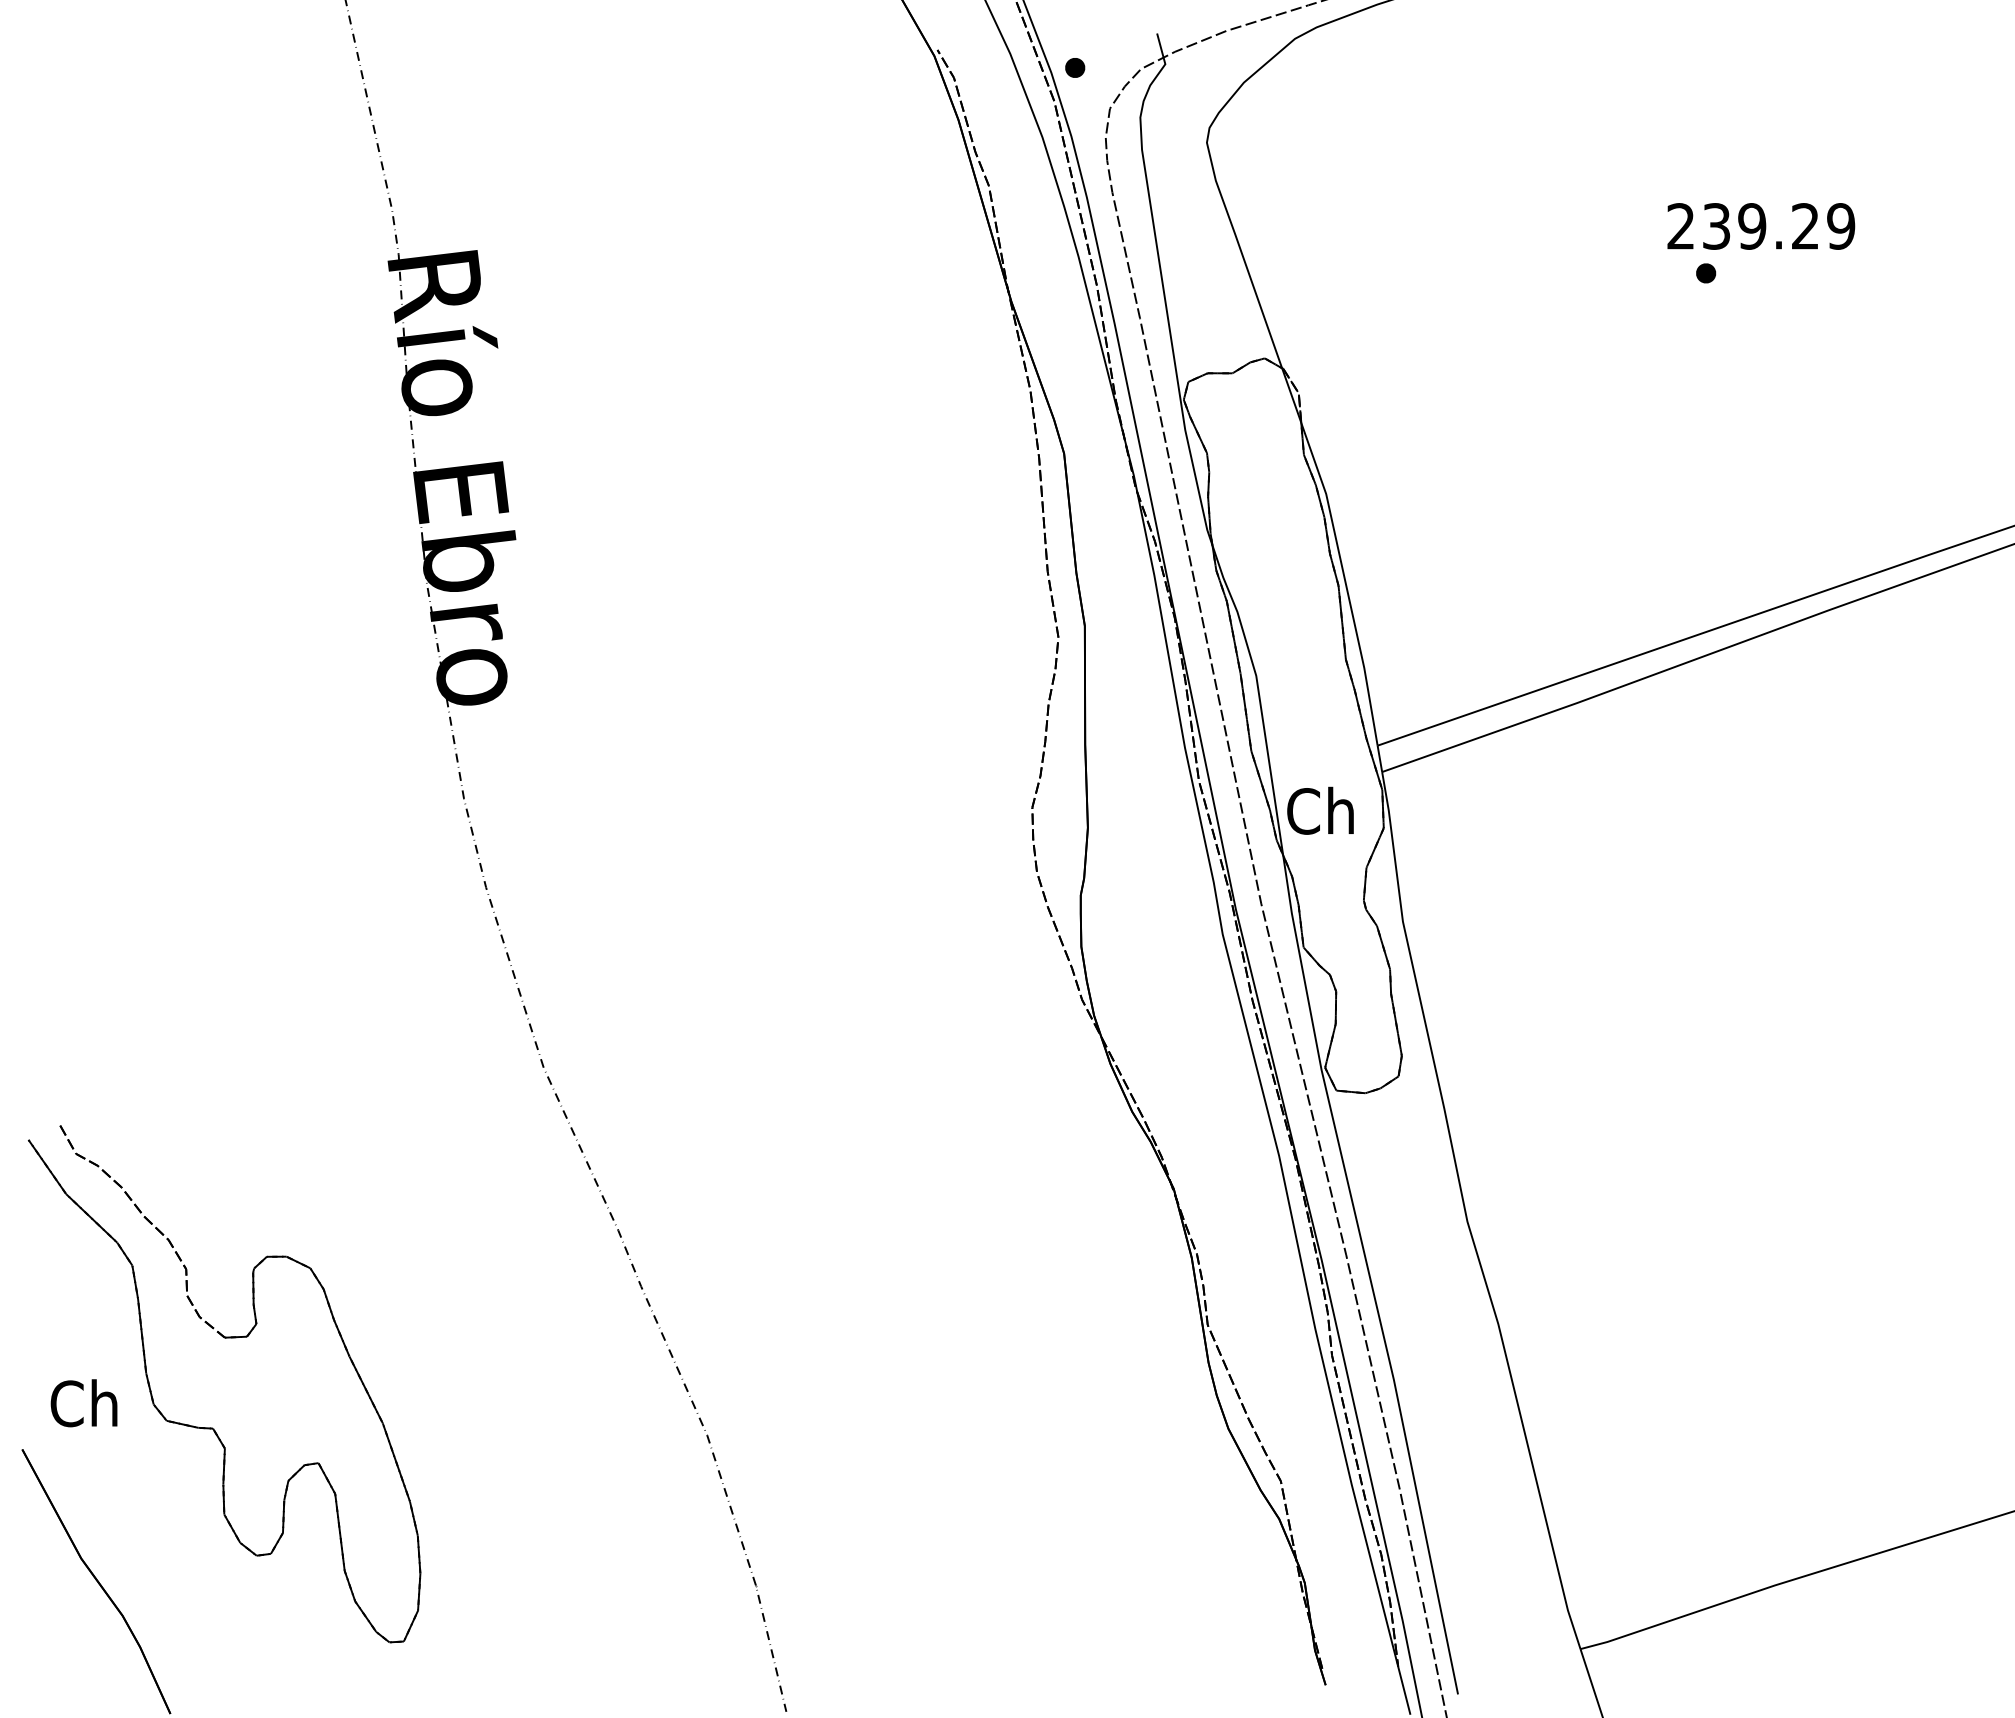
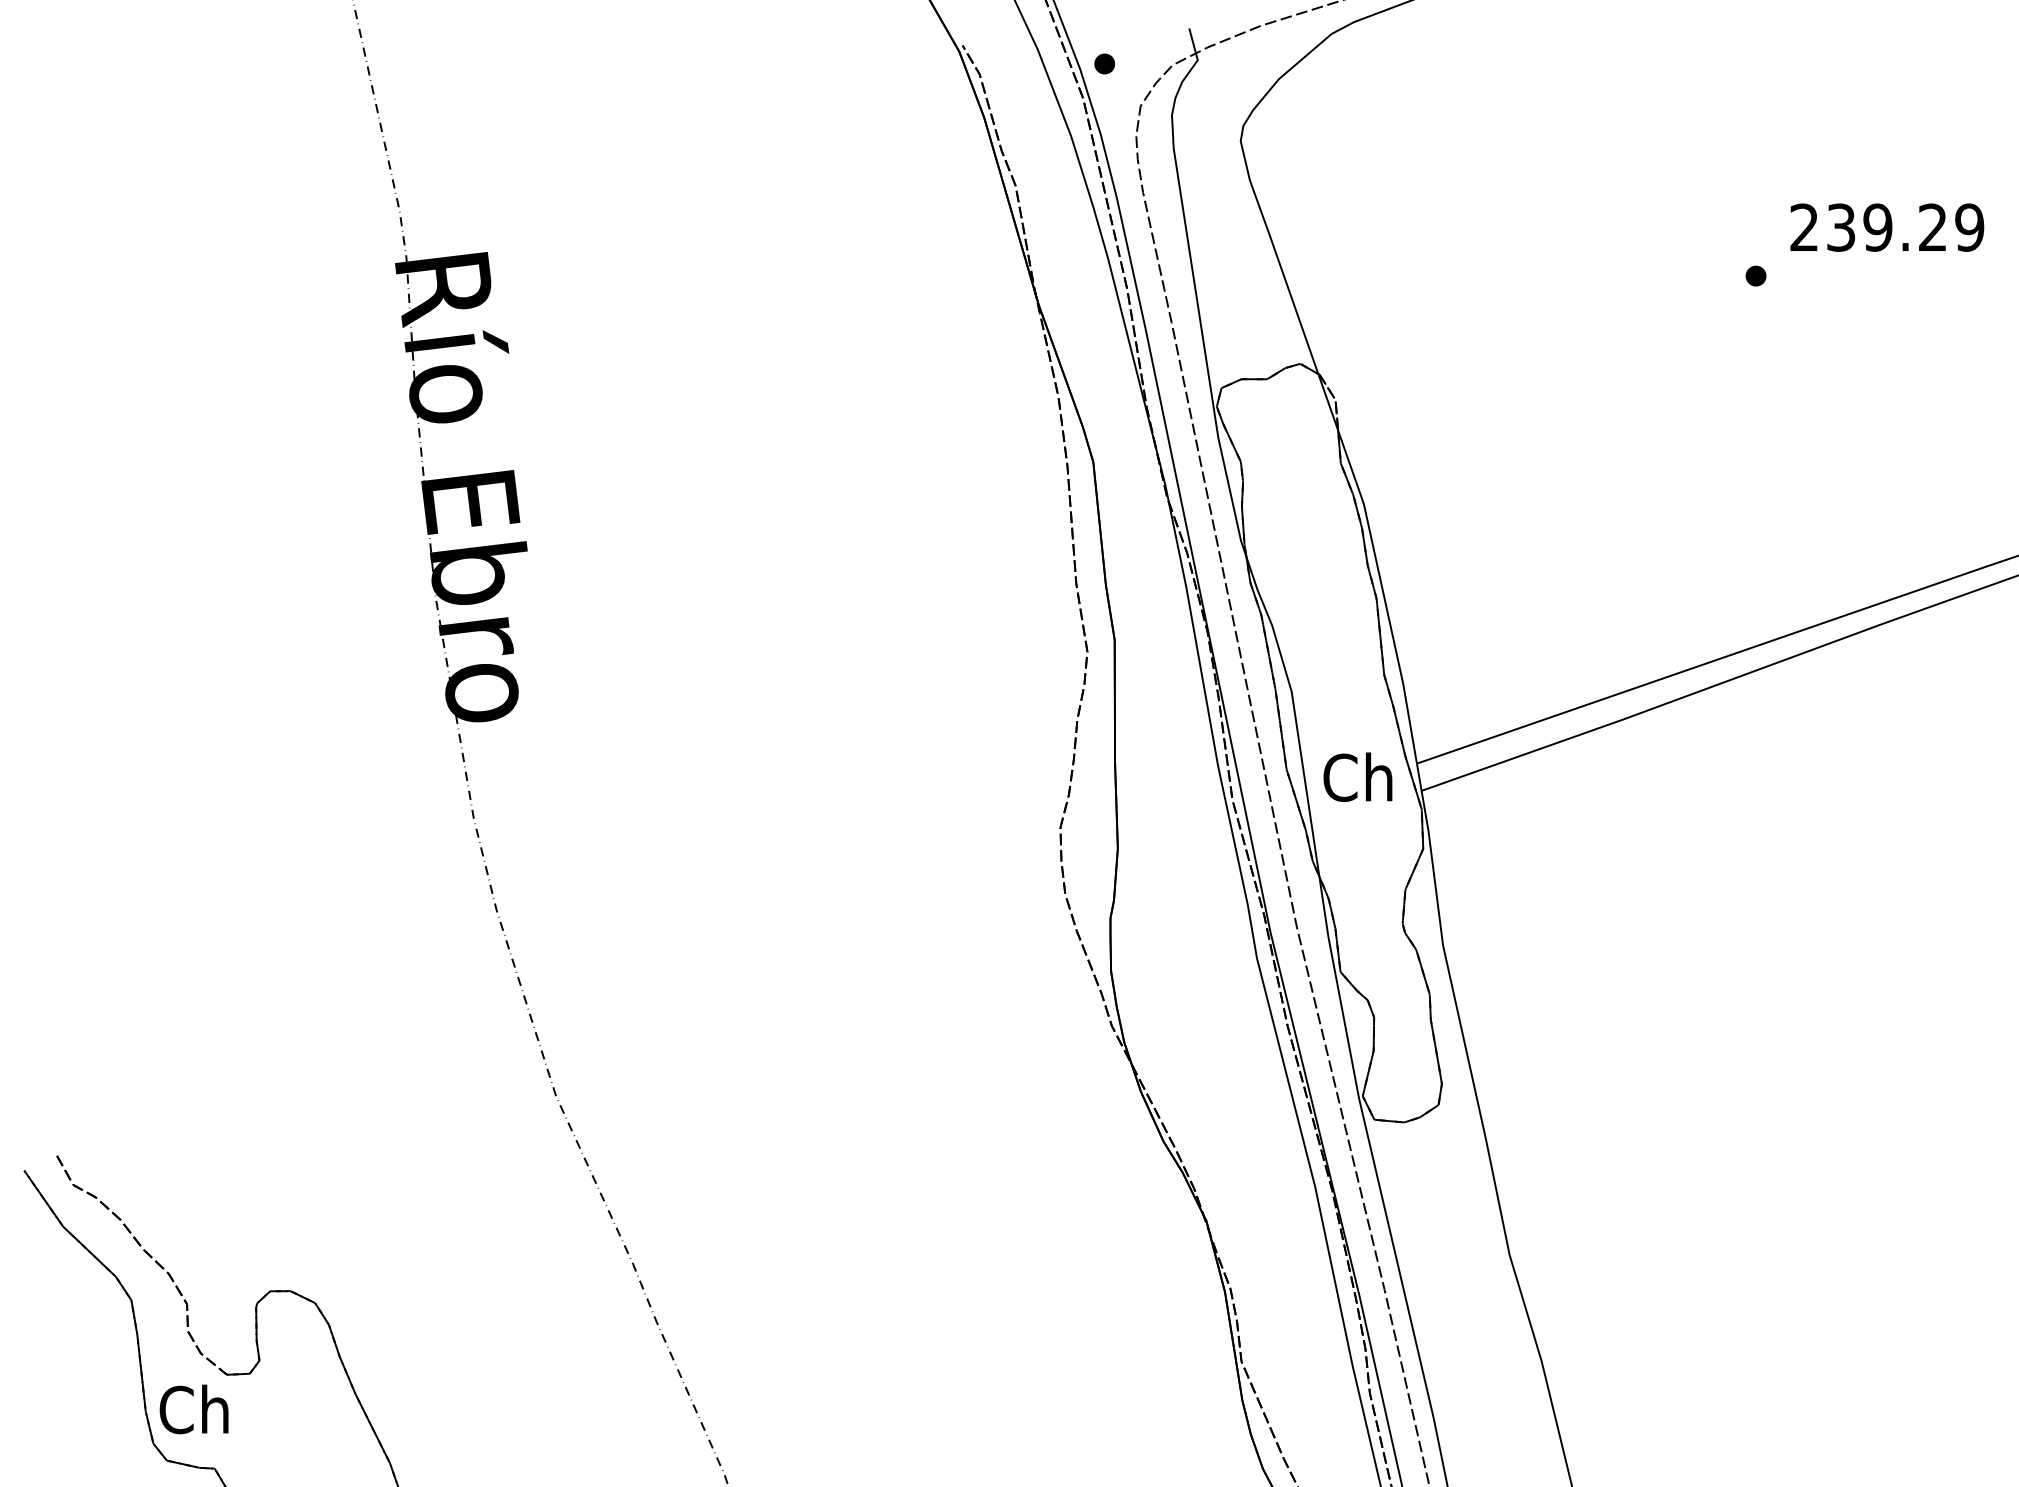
text: (1761, 226) -> (1887, 227), moved
text: (1320, 810) -> (1357, 776), moved
text: (83, 1403) -> (193, 1409), moved

